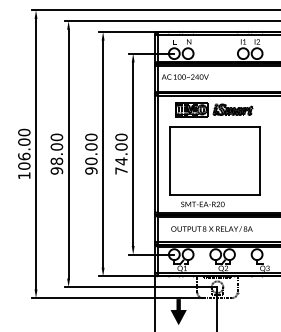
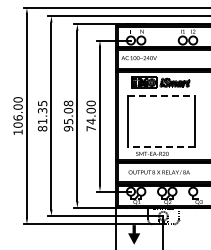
line: (214, 126) -> (161, 95), solid -> dashed
text: (91, 149) -> (68, 112), 90.00 -> 95.08
text: (56, 153) -> (42, 115), 98.00 -> 81.35
line: (214, 195) -> (161, 147), solid -> dashed

